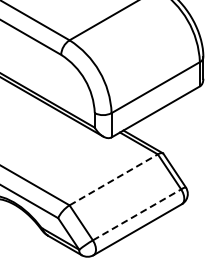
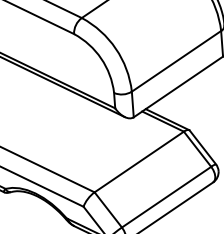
line: (113, 179) -> (138, 161), dashed -> solid
line: (137, 214) -> (167, 196), dashed -> solid

